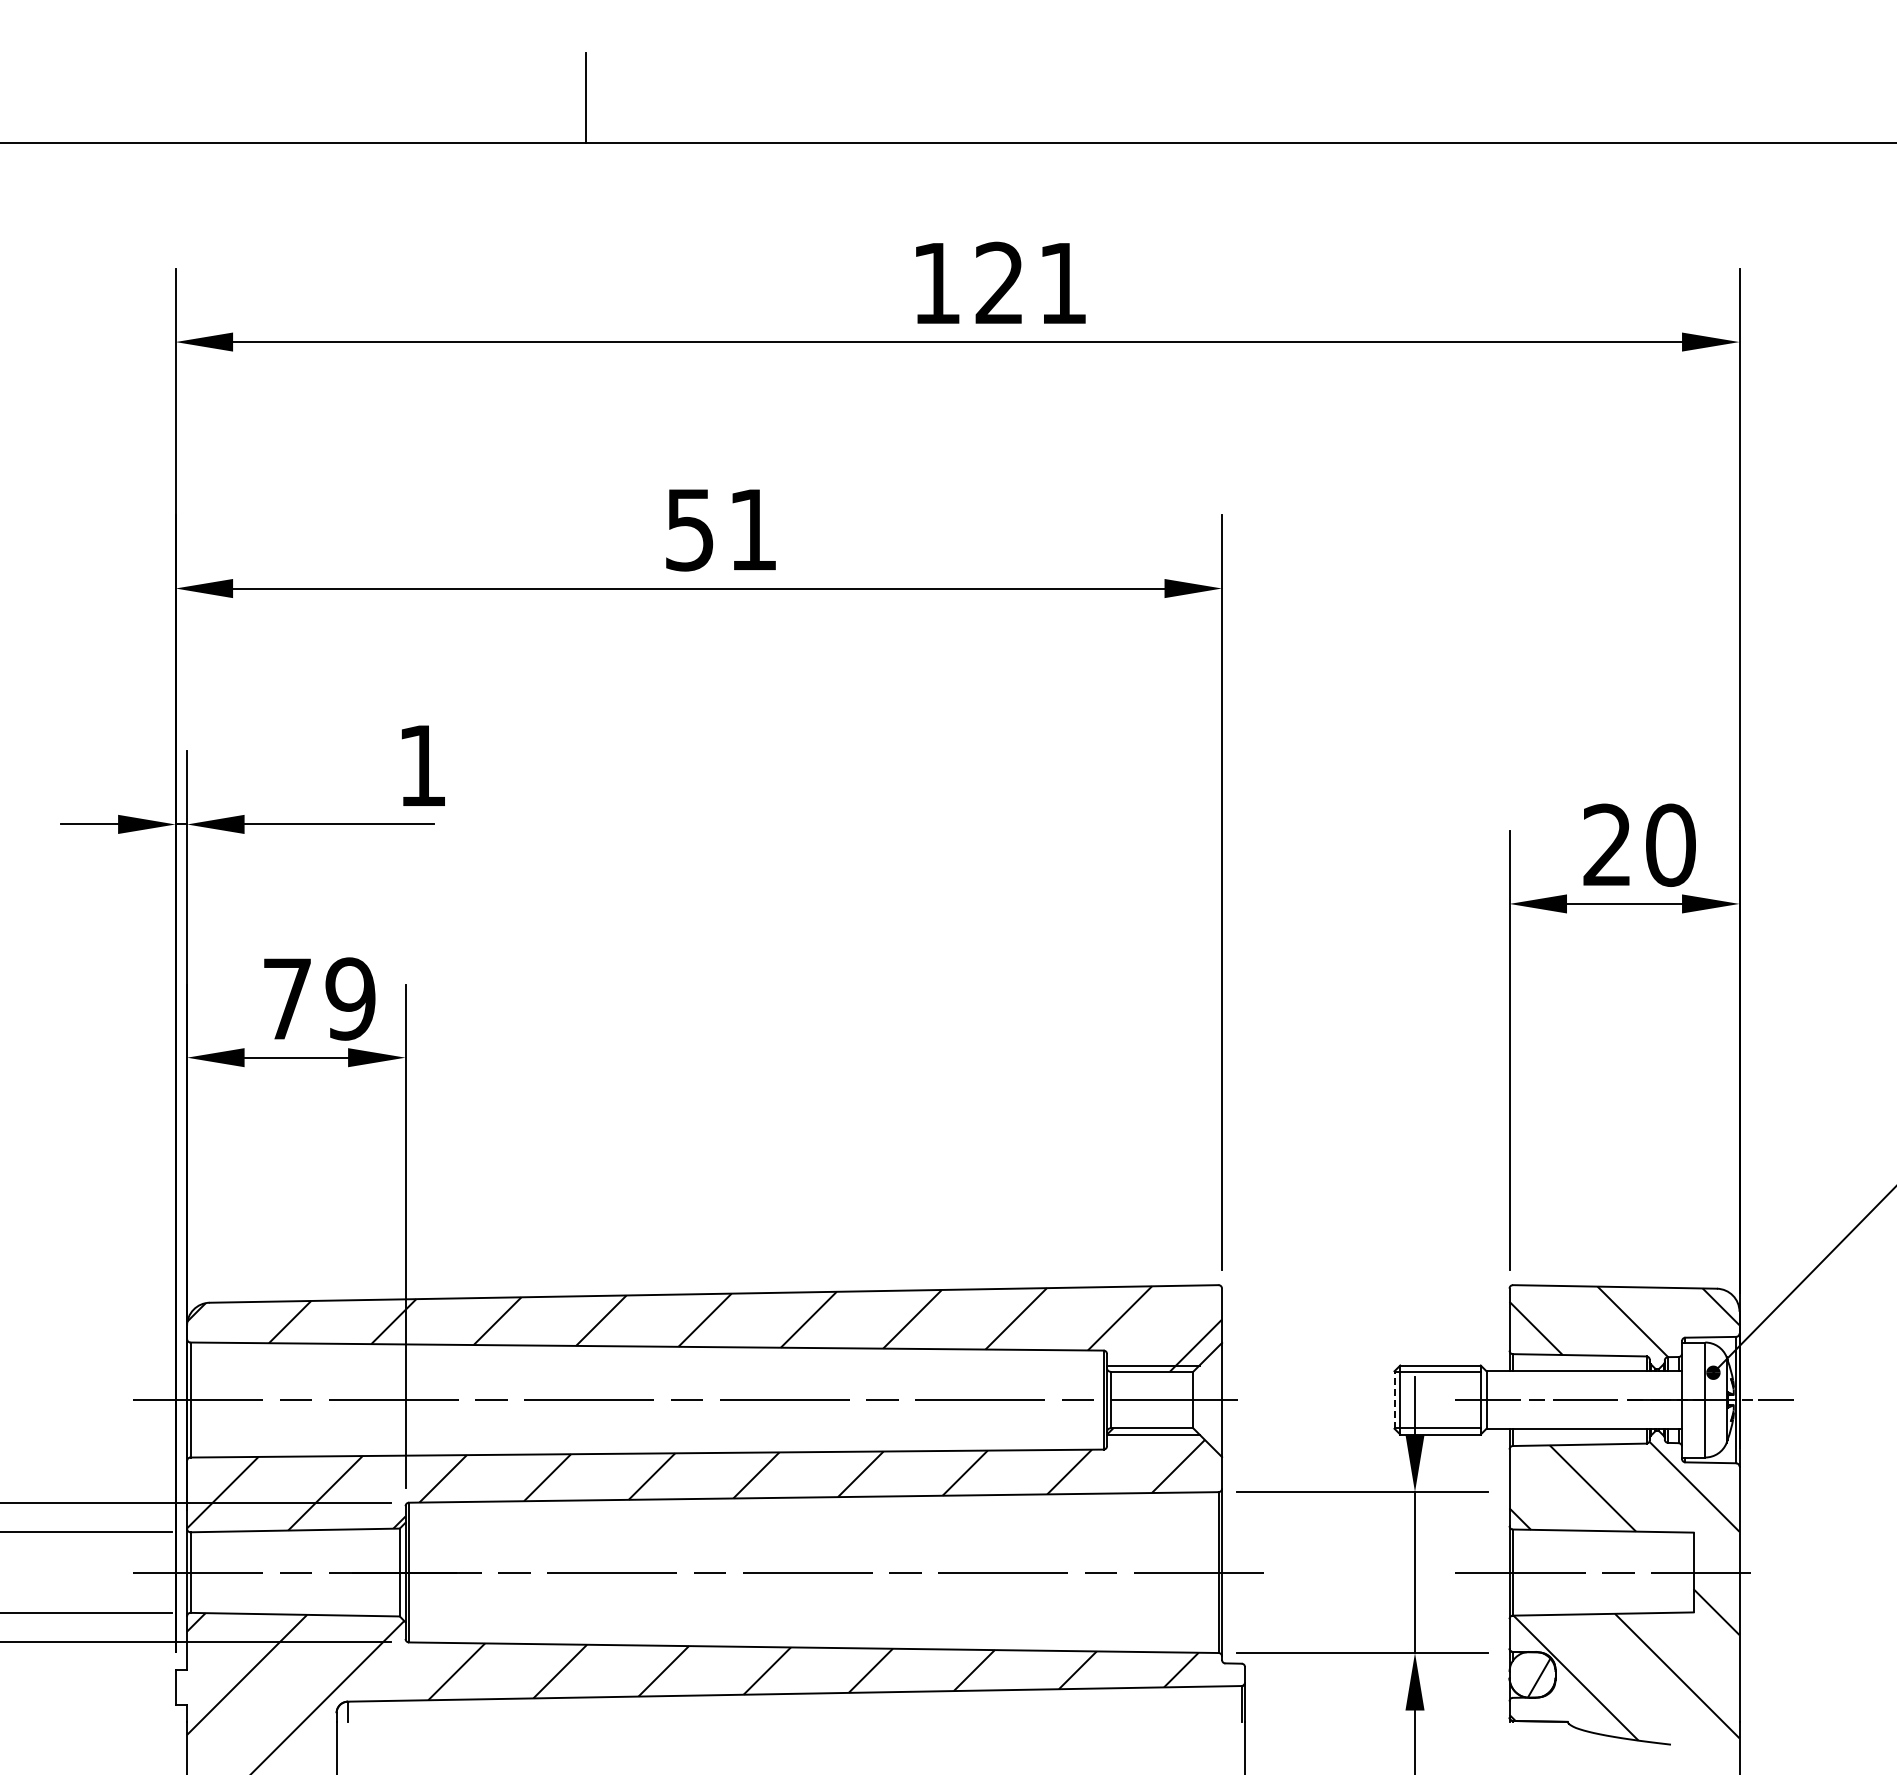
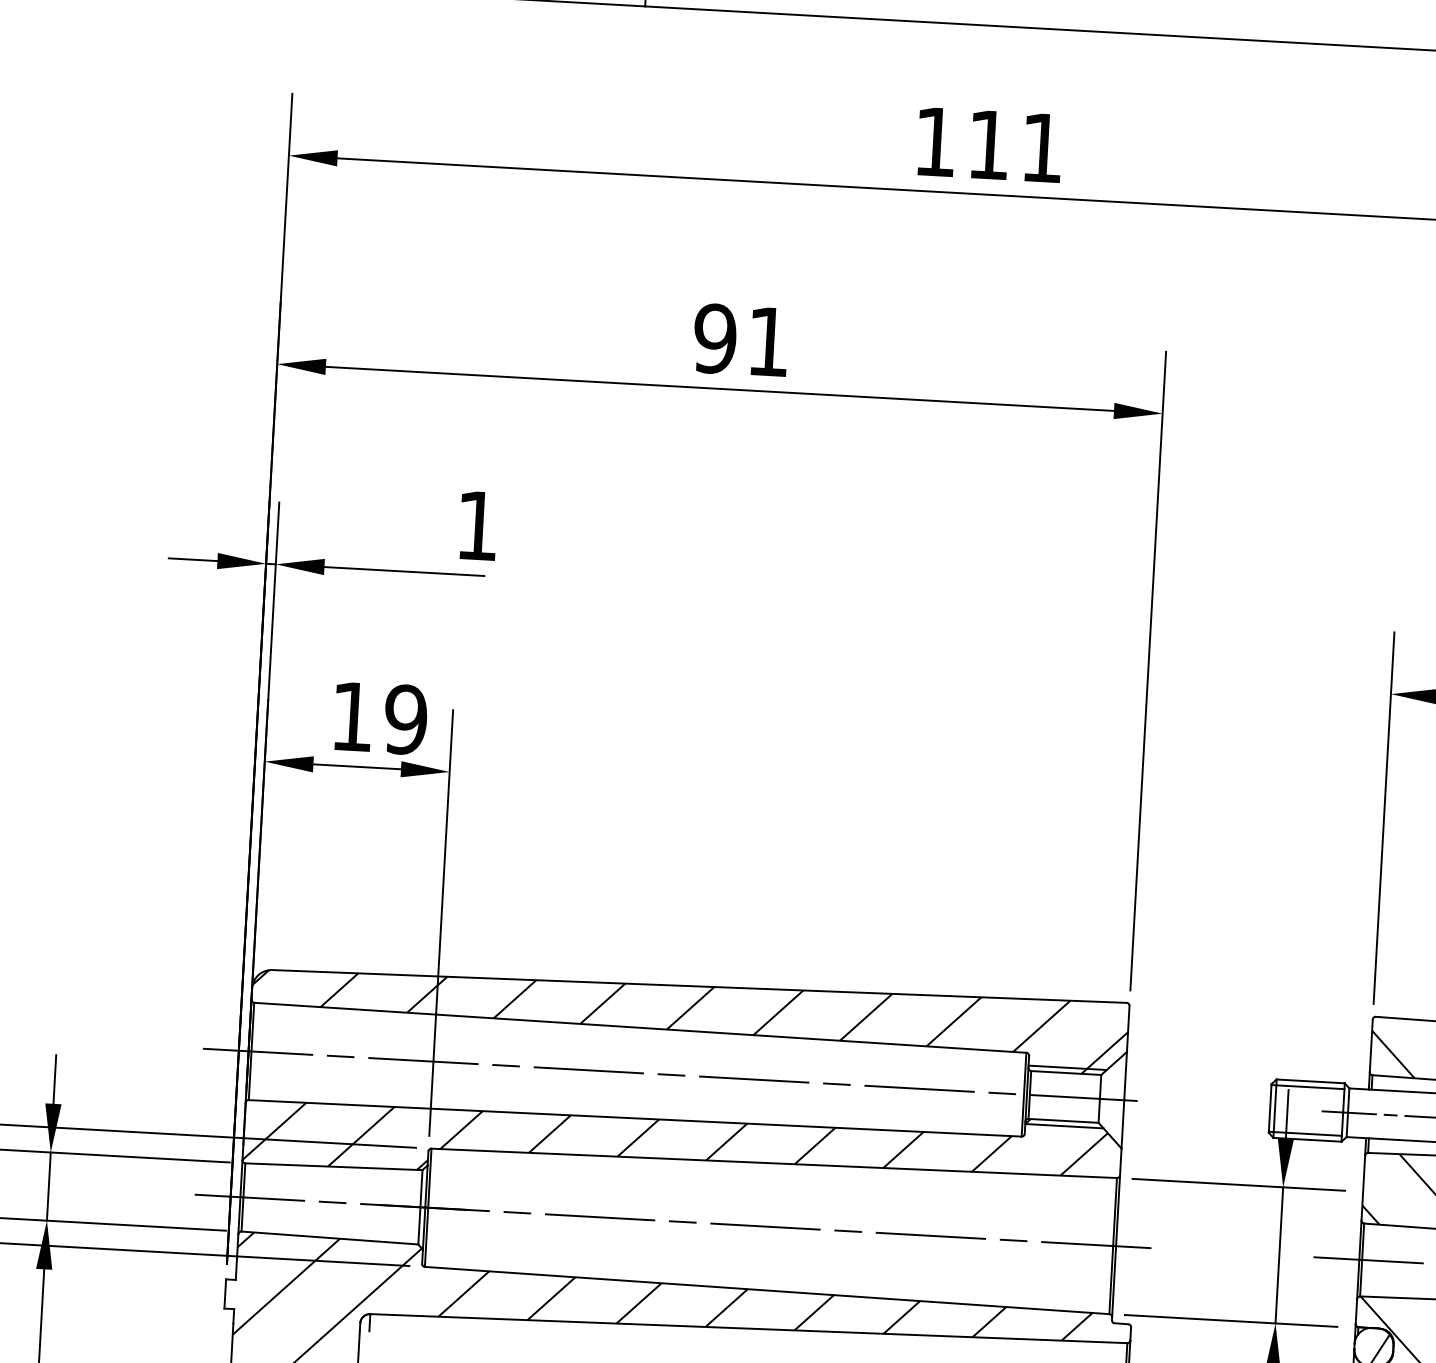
text: (998, 282) -> (987, 144), 121 -> 111
text: (689, 529) -> (714, 338), 51 -> 91
text: (287, 998) -> (352, 716), 79 -> 19
line: (1394, 1400) -> (1270, 1108), dashed -> solid

